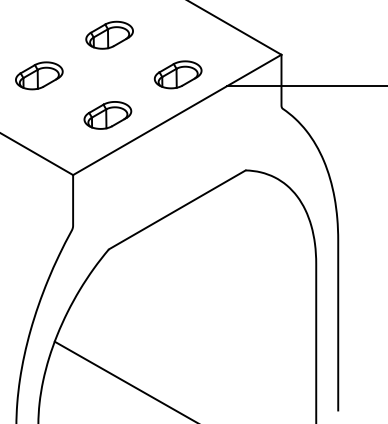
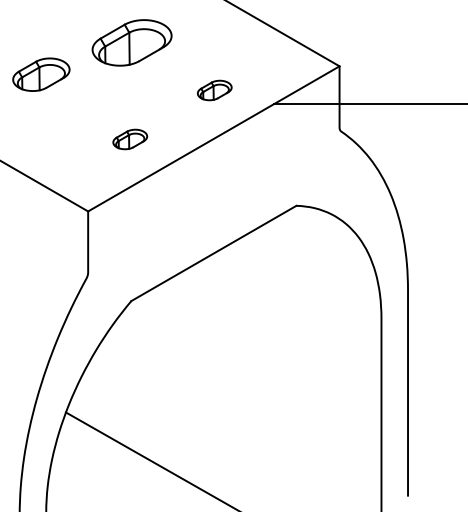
part: (109, 35) -> (132, 42), size x1.4
part: (177, 74) -> (214, 90), size x0.6
part: (39, 75) -> (41, 74), moved
part: (108, 115) -> (130, 139), size x0.6

